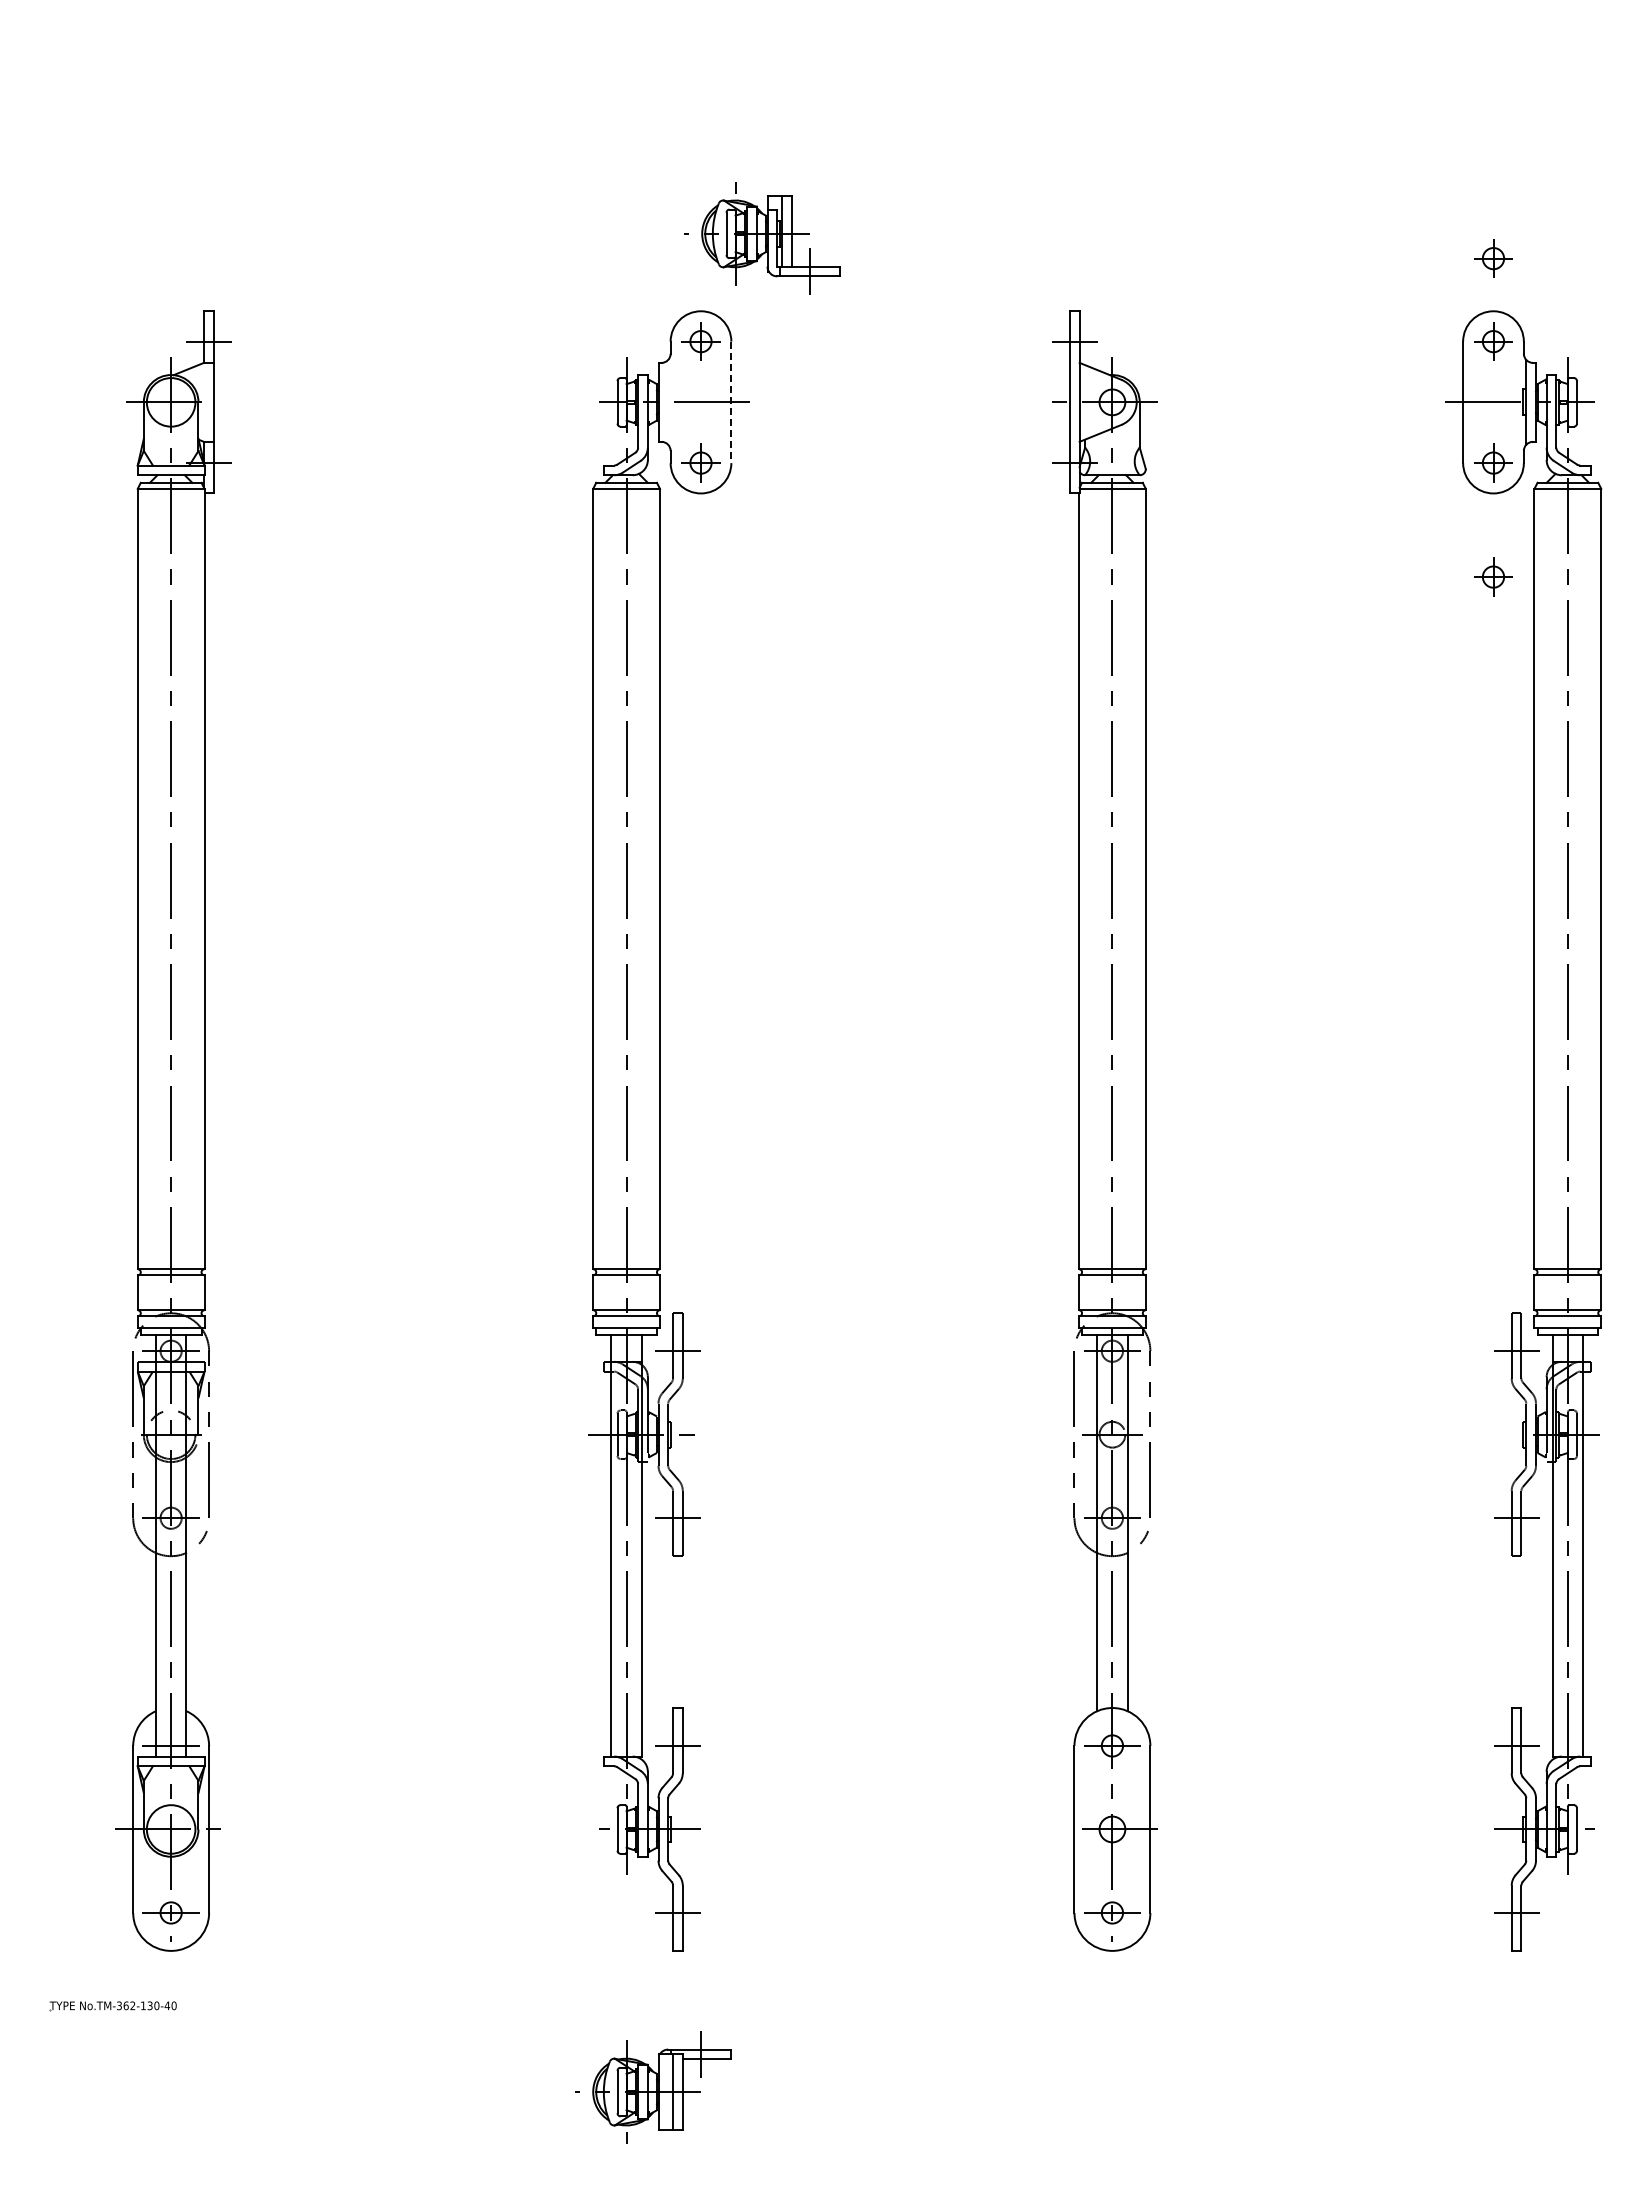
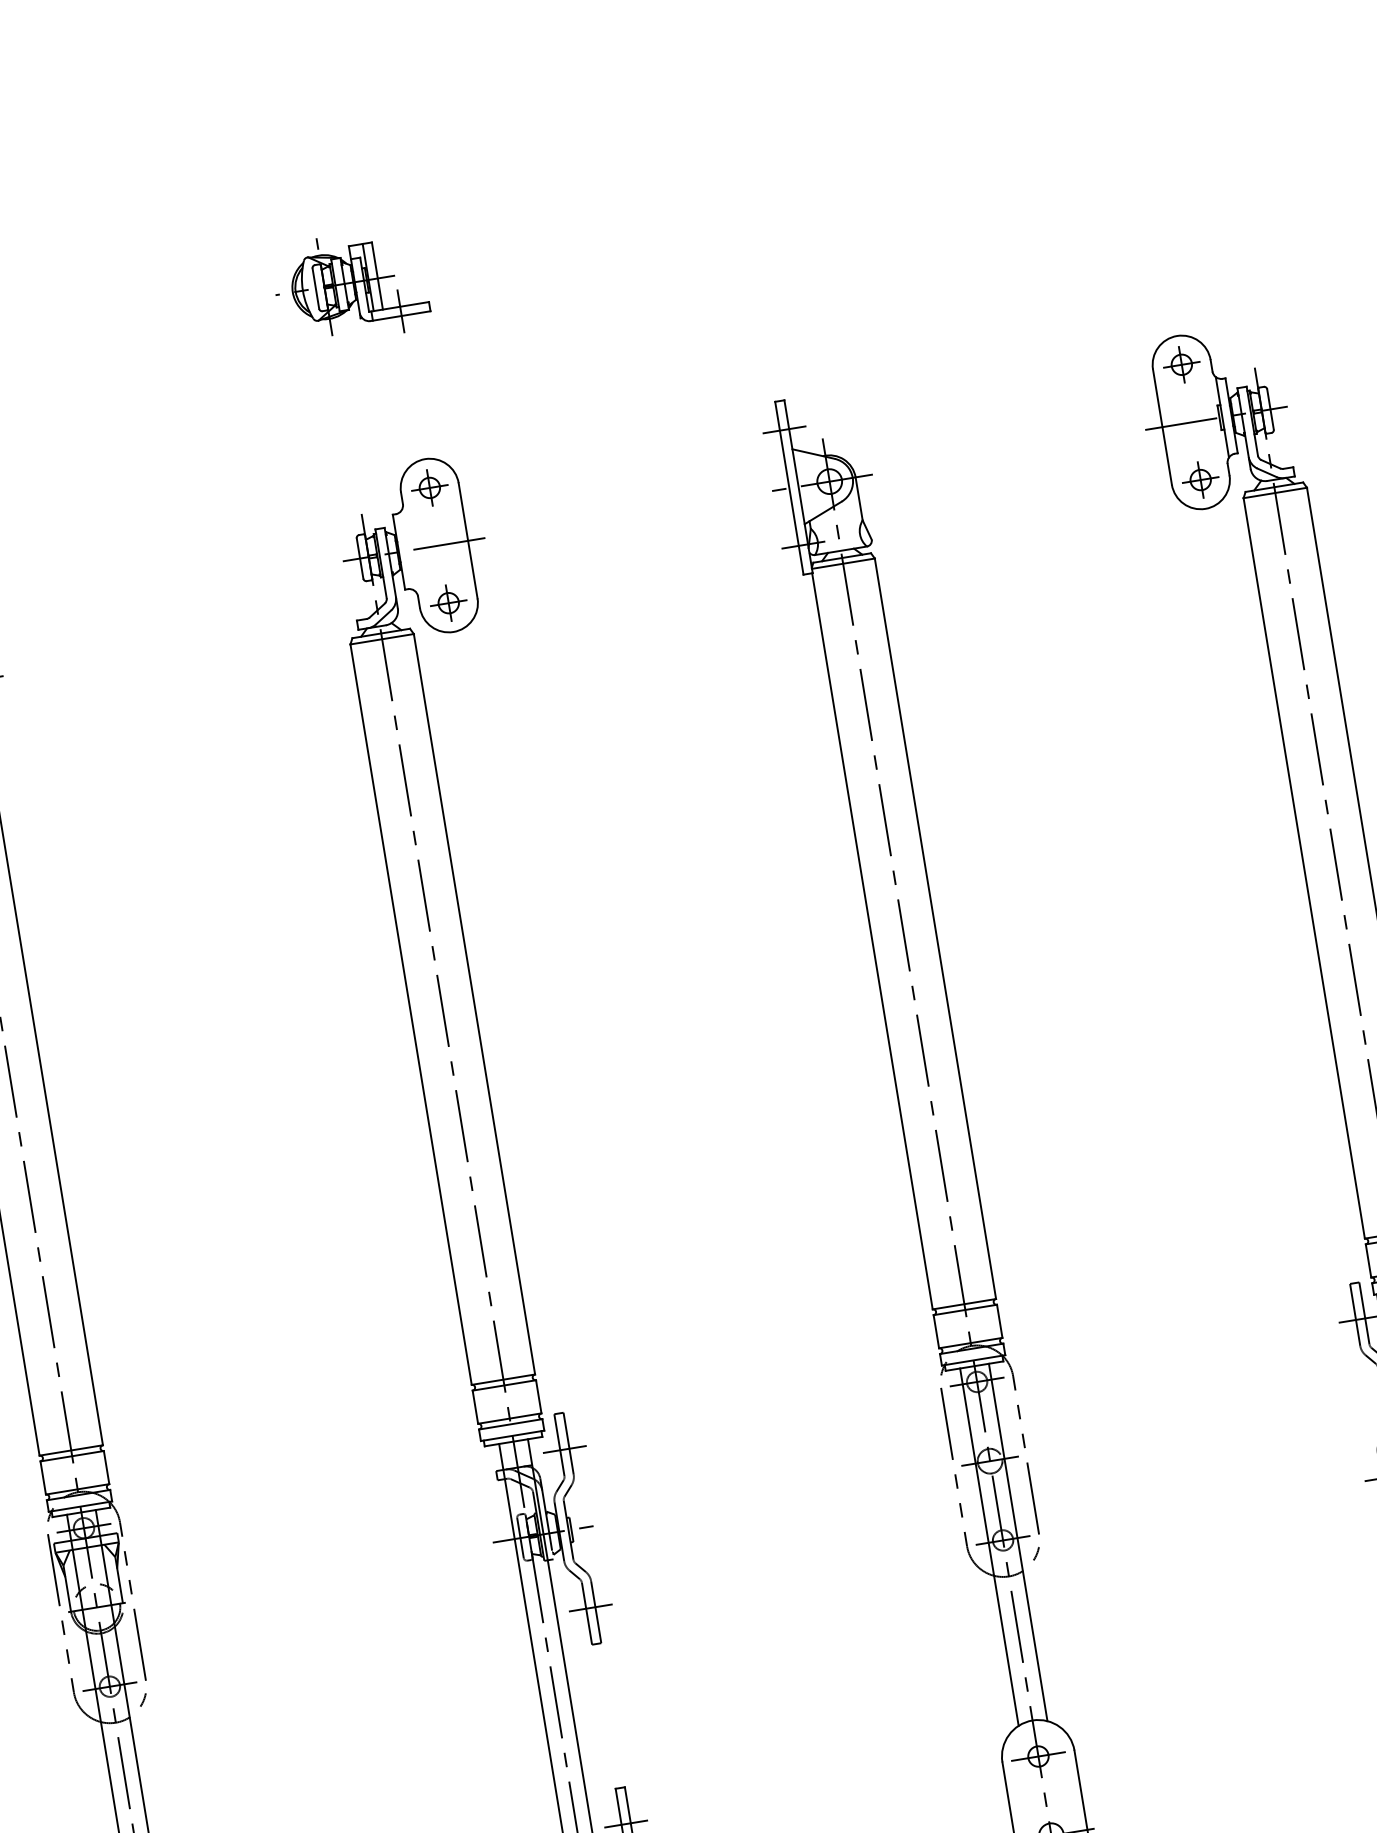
part: (762, 238) -> (350, 287), moved
part: (1493, 258) -> (1168, 285), removed
line: (731, 402) -> (468, 540), dashed -> solid
part: (1493, 576) -> (1218, 587), removed

